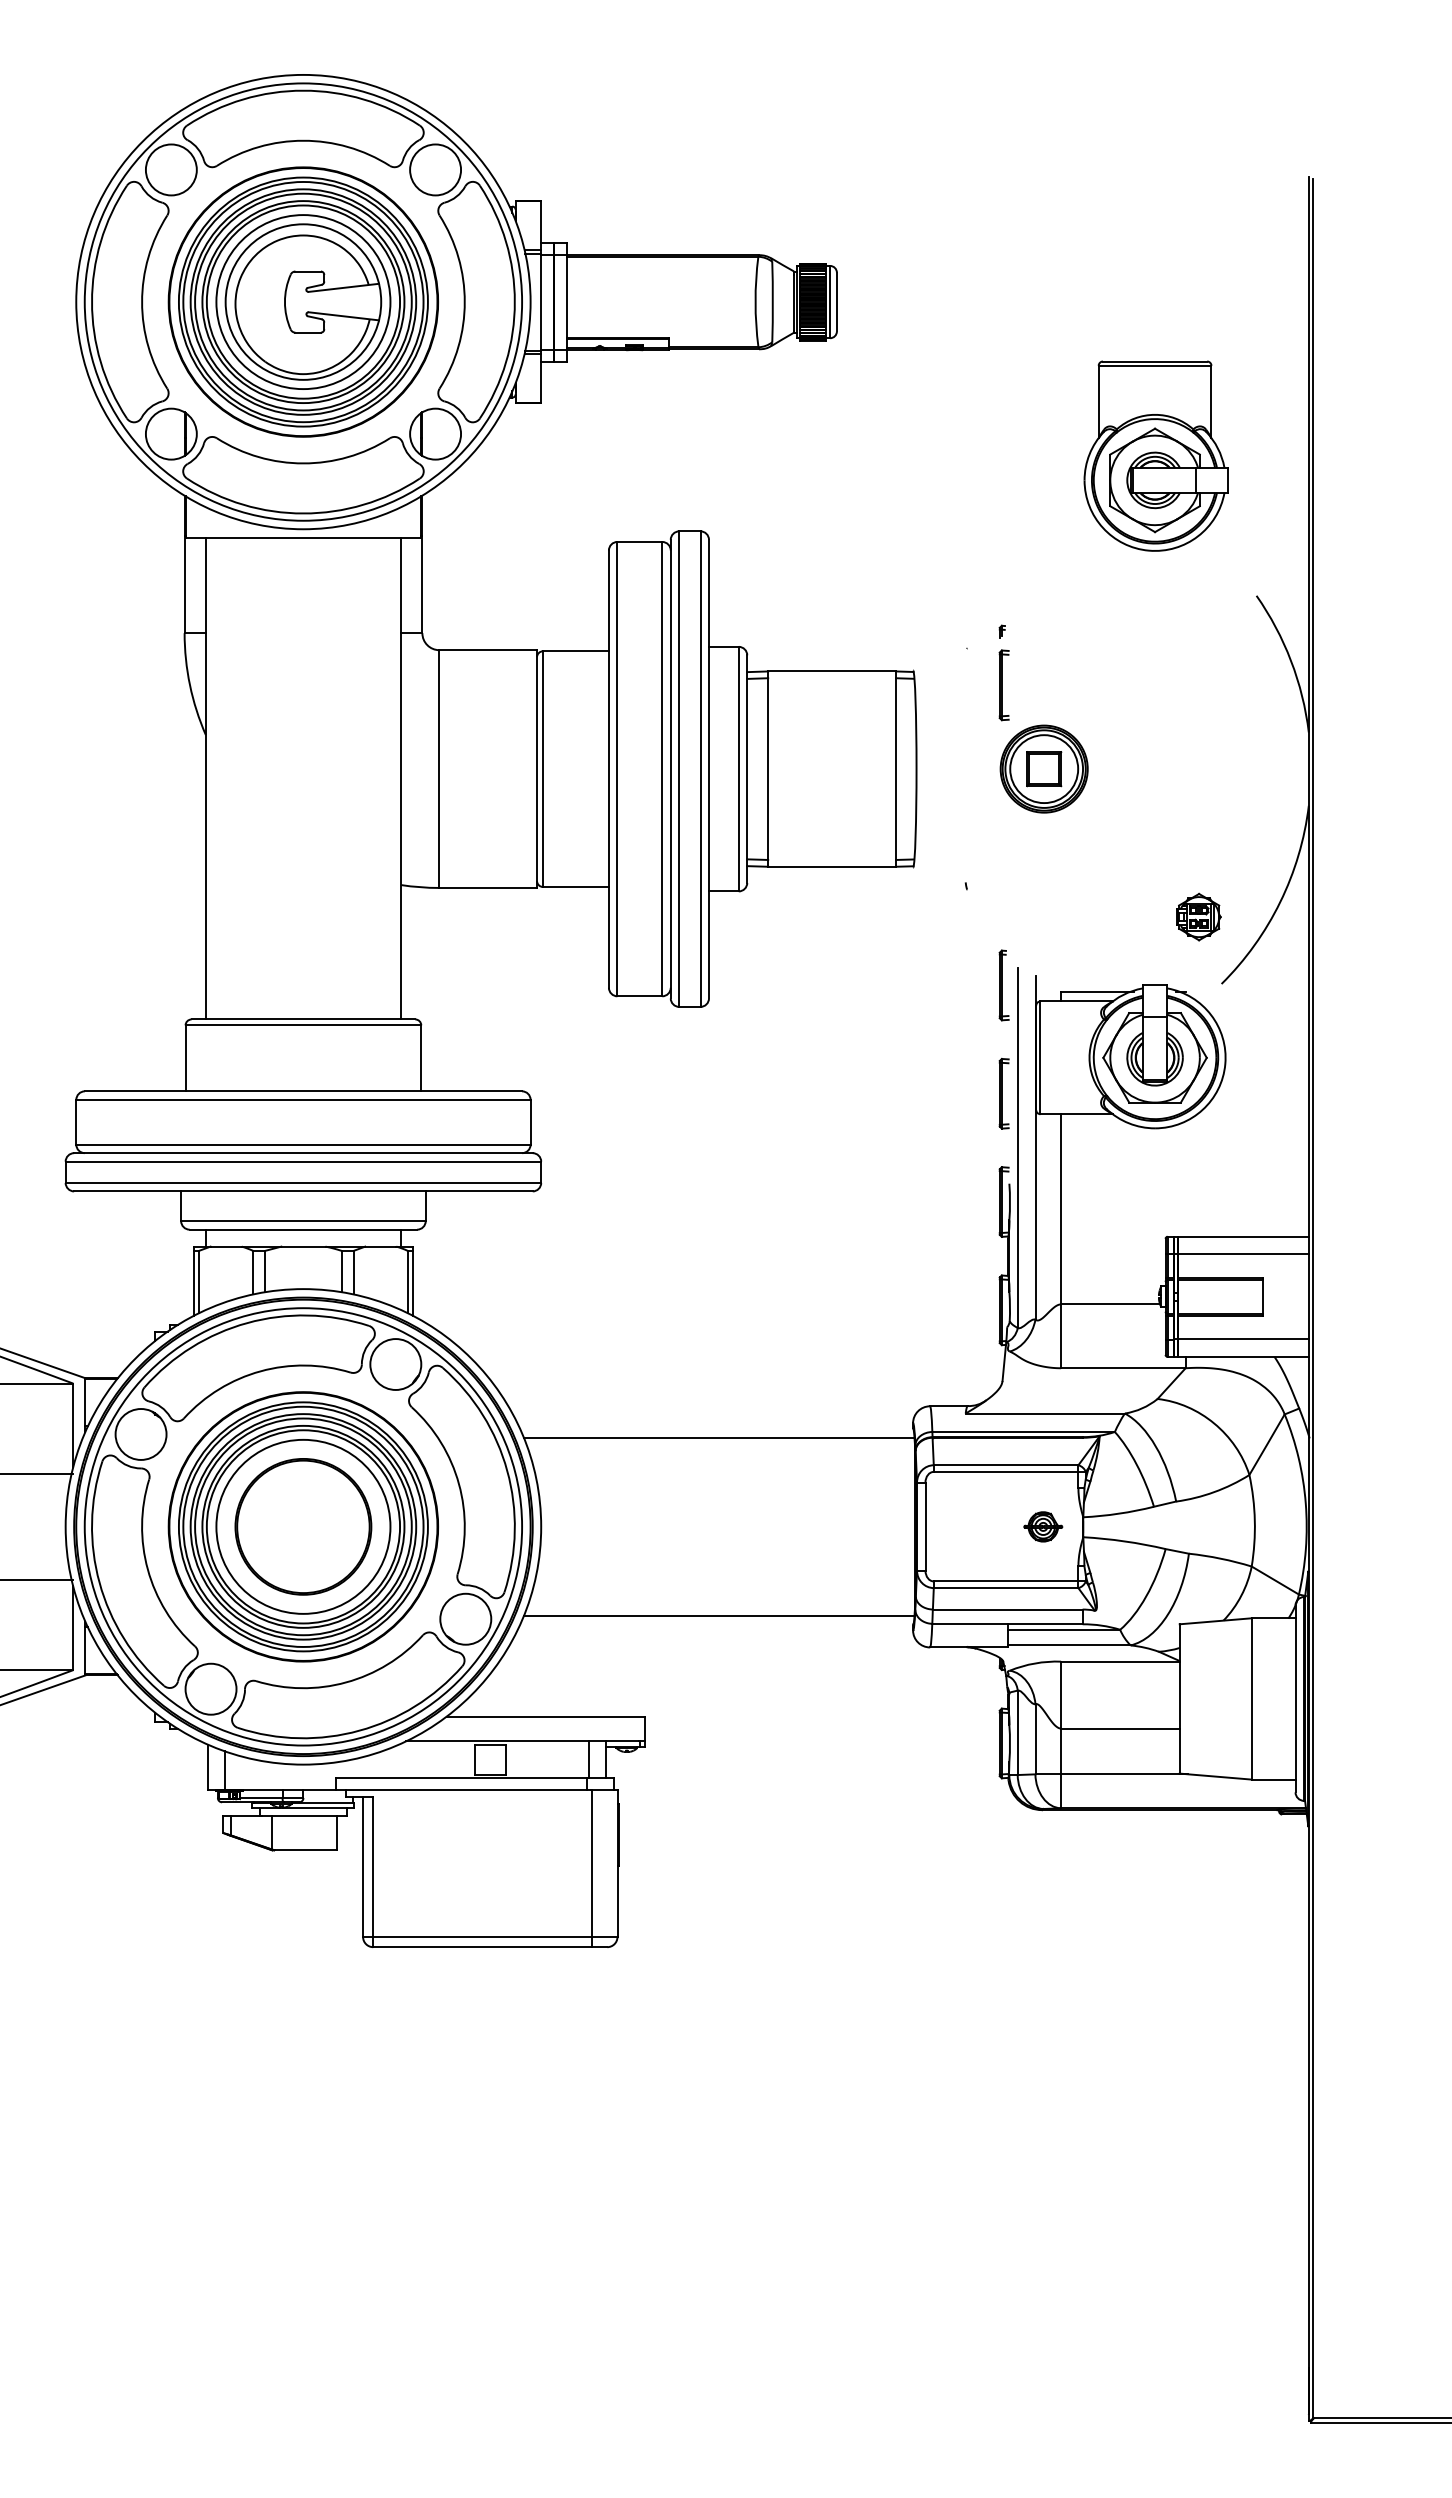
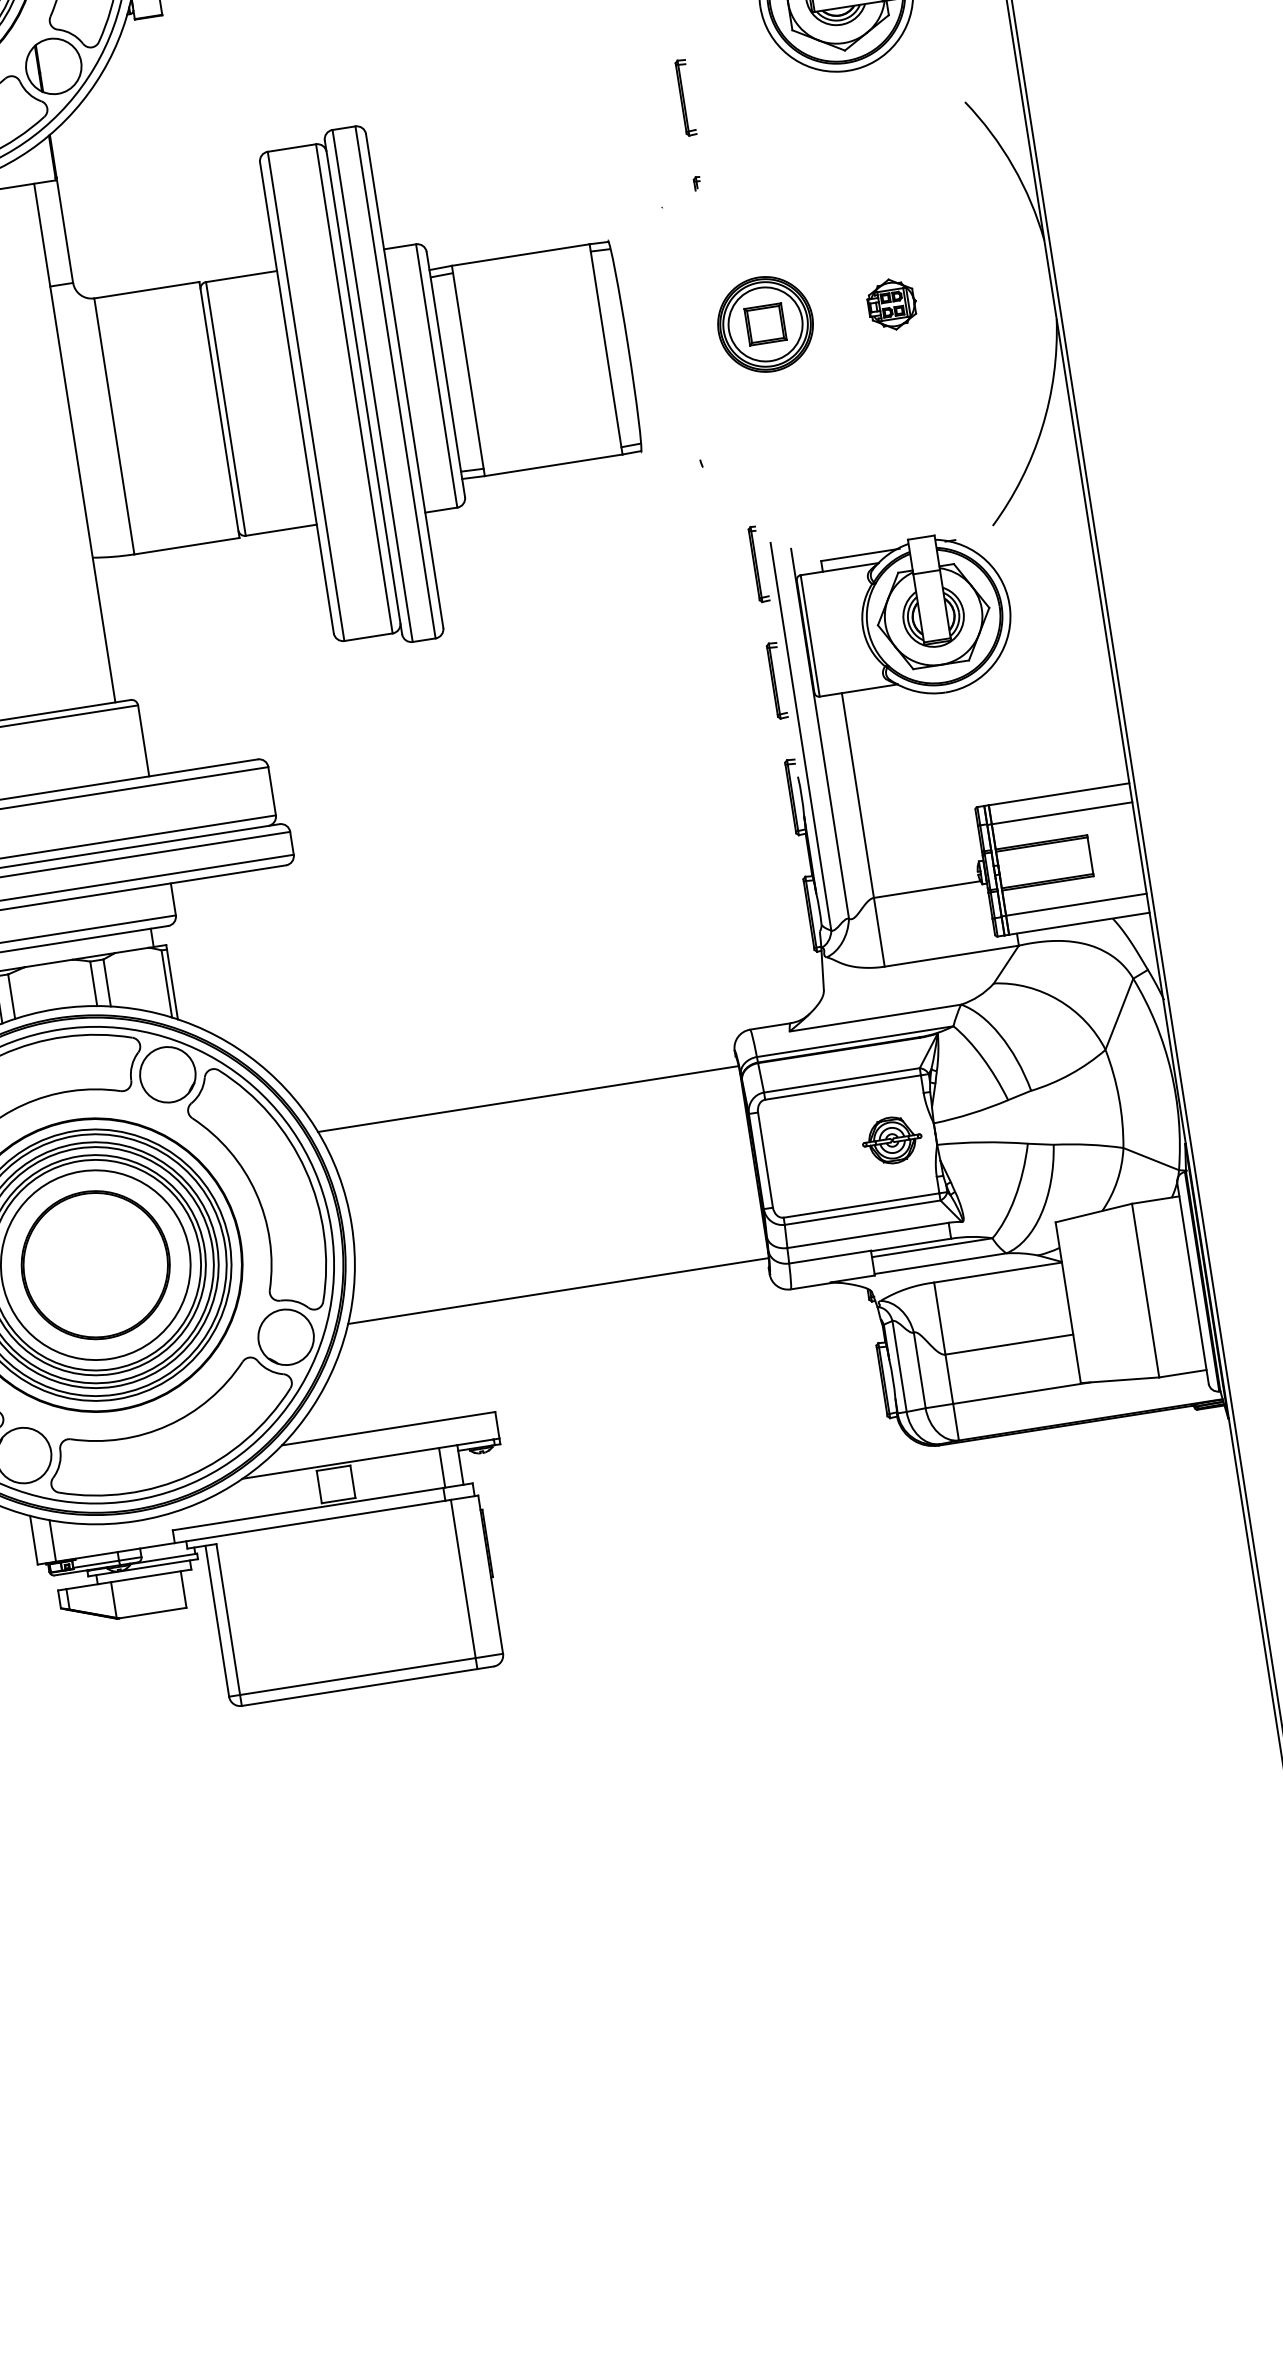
part: (1003, 685) -> (685, 98), moved
part: (1198, 916) -> (891, 304), moved
part: (1043, 1526) -> (892, 1140), size x1.43

